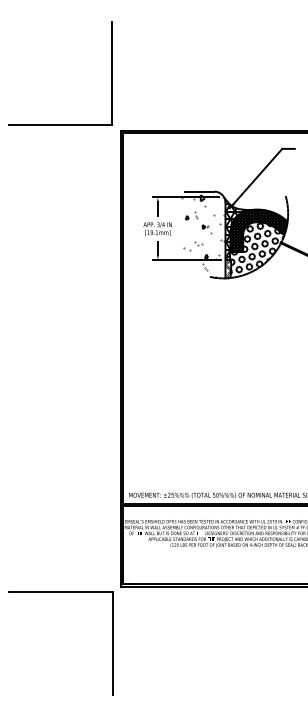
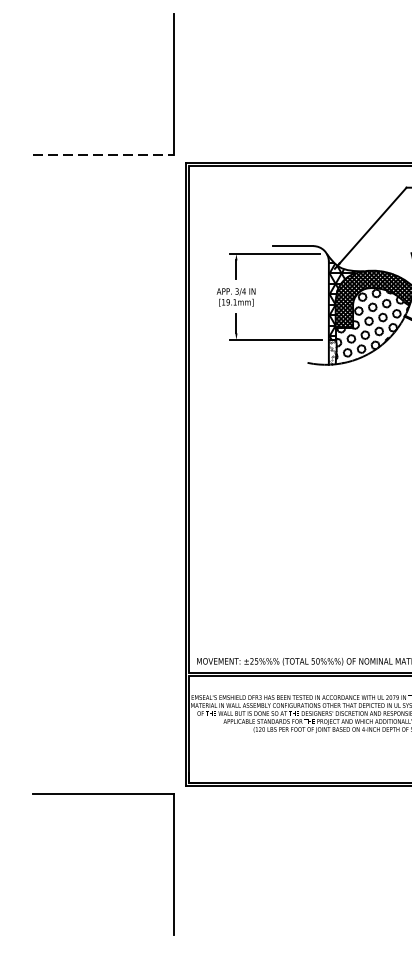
line: (60, 124) -> (103, 154), solid -> dashed
hatch: (203, 236) -> (298, 307), removed

